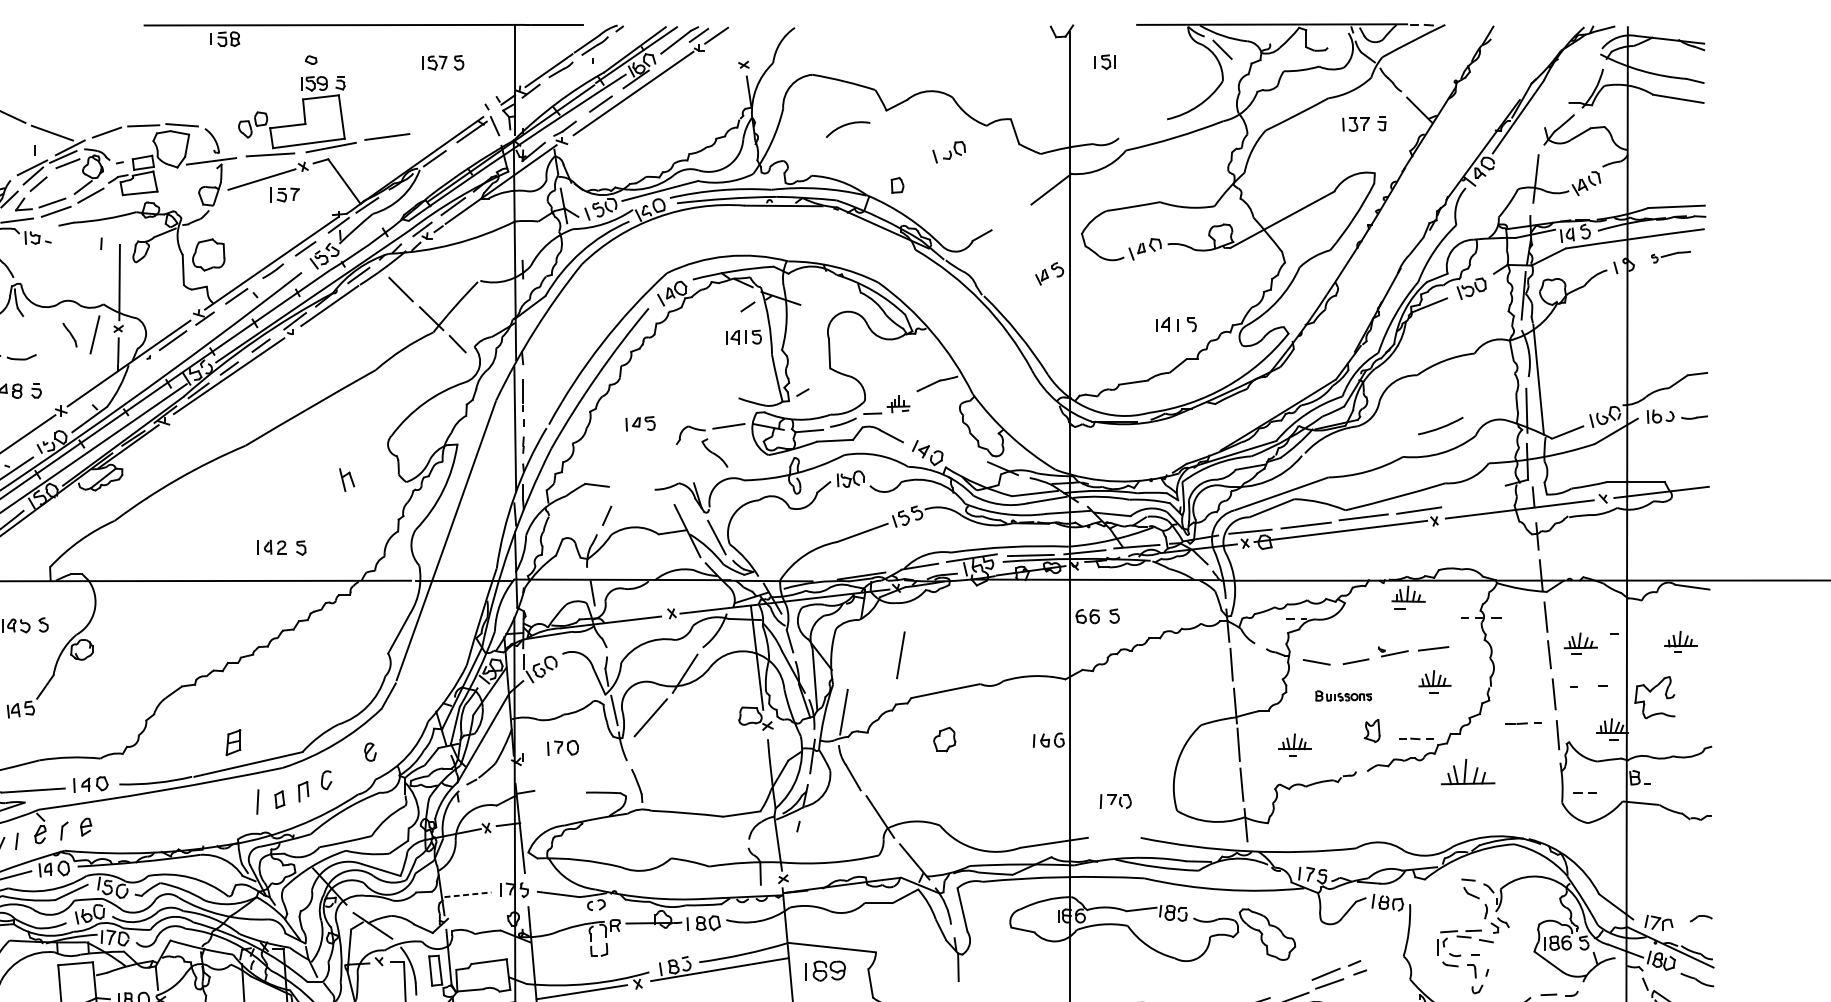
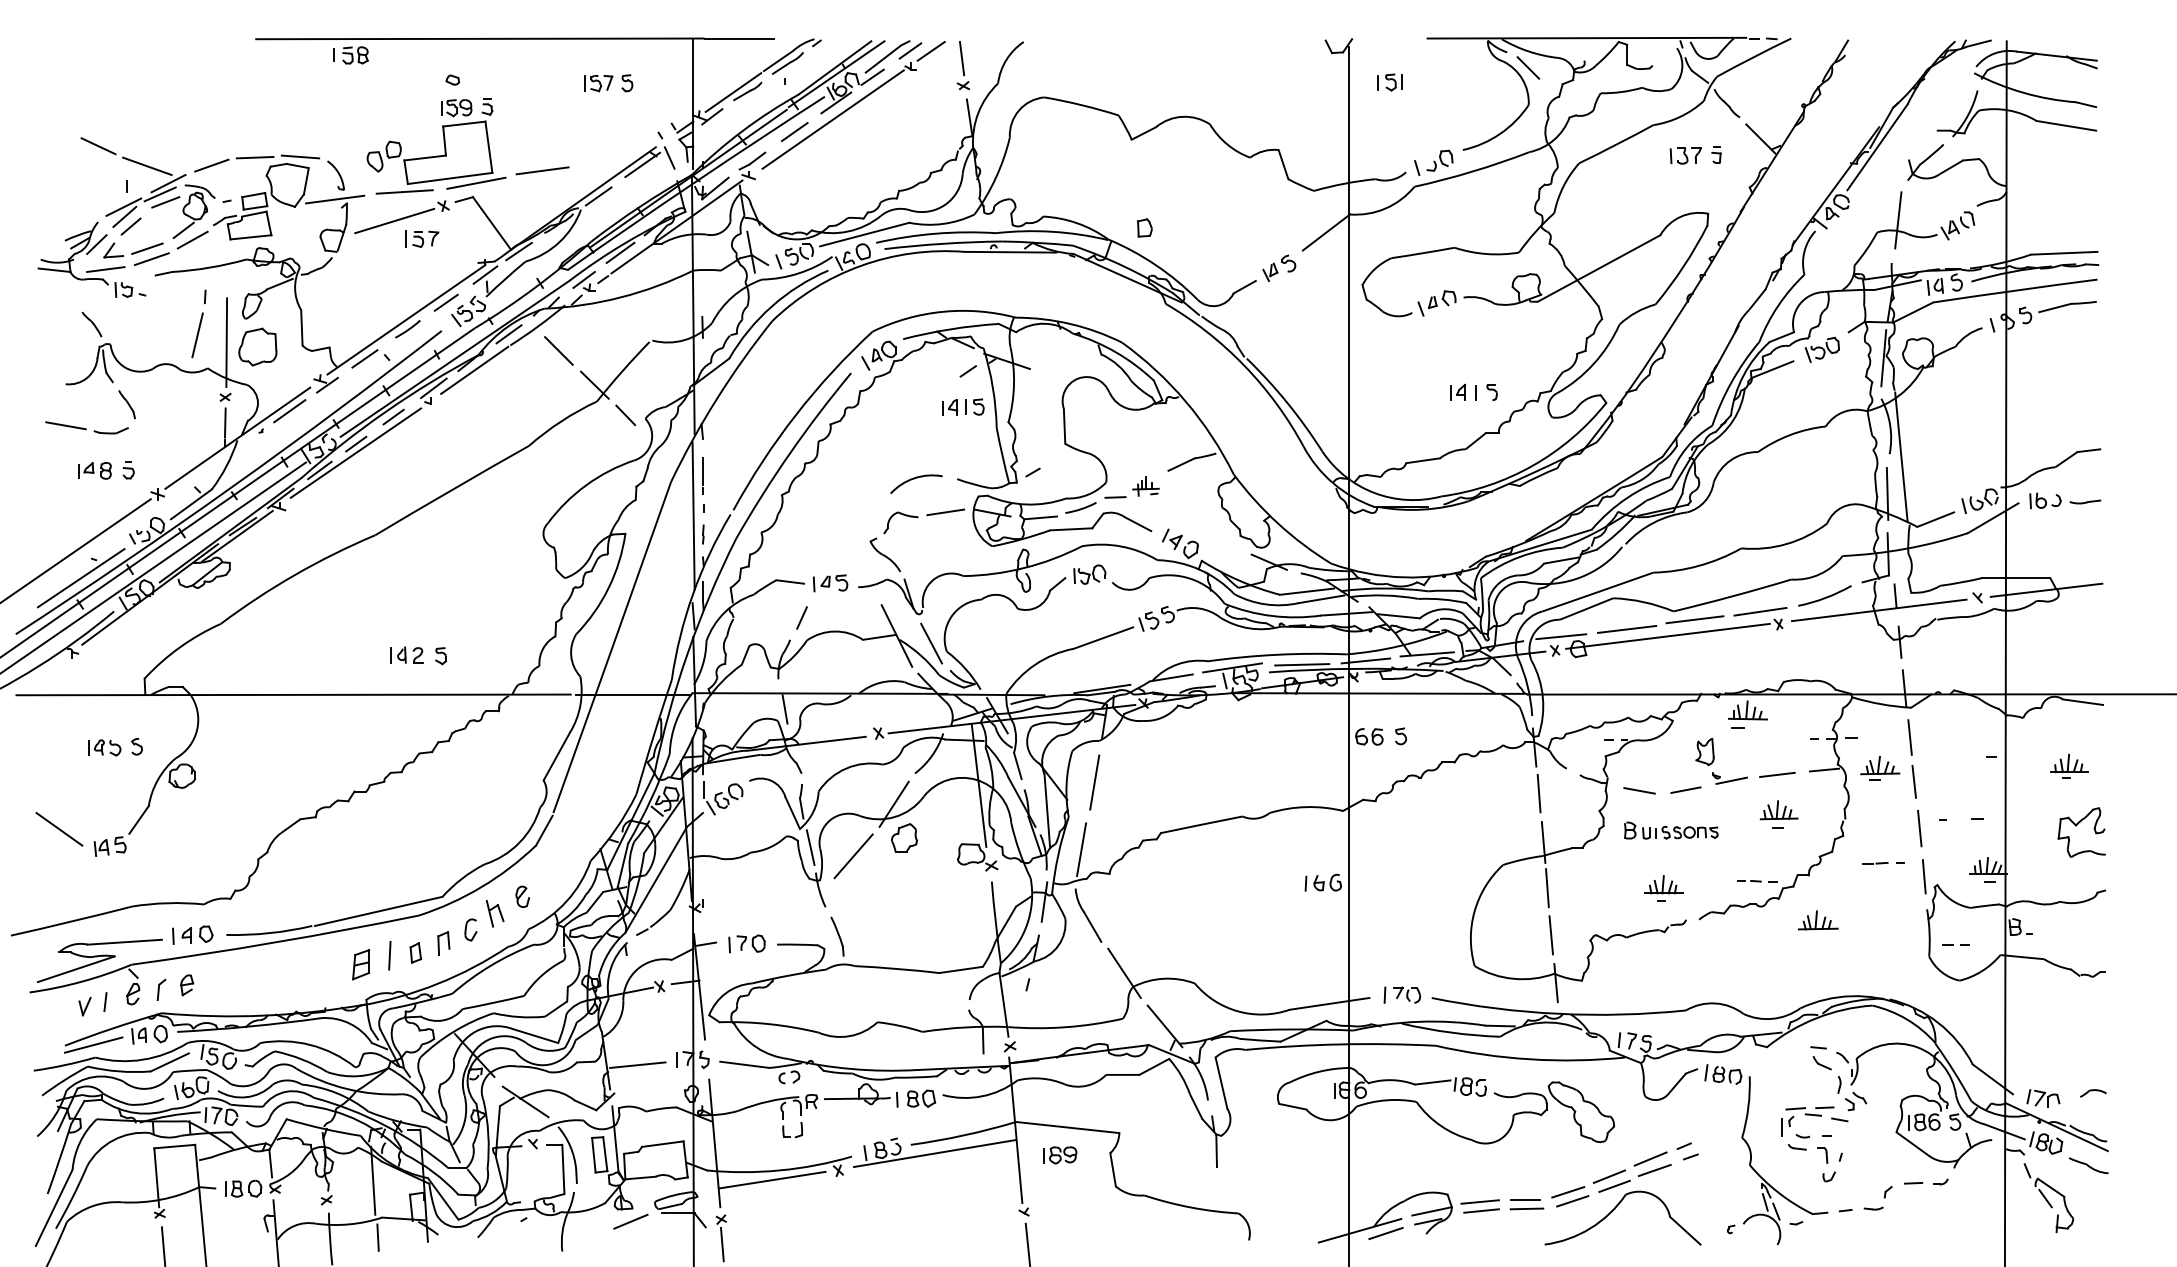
line: (742, 41) -> (961, 58), added
line: (666, 57) -> (872, 76), added
arc: (846, 125) -> (914, 479), moved
part: (948, 151) -> (1433, 162), moved
part: (208, 254) -> (257, 346), moved
part: (1670, 257) -> (2057, 312), size x1.67
part: (1049, 273) -> (1279, 267), moved
part: (69, 334) -> (126, 404), moved
line: (94, 334) -> (197, 335), moved
part: (640, 423) -> (830, 583), moved
arc: (1440, 427) -> (1824, 597), moved
part: (714, 452) -> (884, 554), moved
part: (346, 479) -> (494, 913), moved
part: (1581, 643) -> (1880, 768), moved
line: (1473, 644) -> (1824, 769), added
line: (900, 655) -> (1094, 782), moved
part: (1650, 692) -> (2076, 826), moved
part: (1343, 695) -> (1671, 830), size x1.43
part: (1371, 730) -> (1704, 751), moved
part: (944, 739) -> (904, 837), moved
part: (233, 742) -> (361, 964), moved
part: (1294, 745) -> (1663, 888), moved
part: (562, 747) -> (746, 943), moved
part: (1468, 772) -> (1818, 920), size x0.62
part: (1115, 800) -> (1402, 994), moved
line: (467, 895) -> (637, 1065), dashed -> solid
part: (826, 971) -> (1060, 1155), size x0.71
line: (1291, 989) -> (1609, 1176), added

